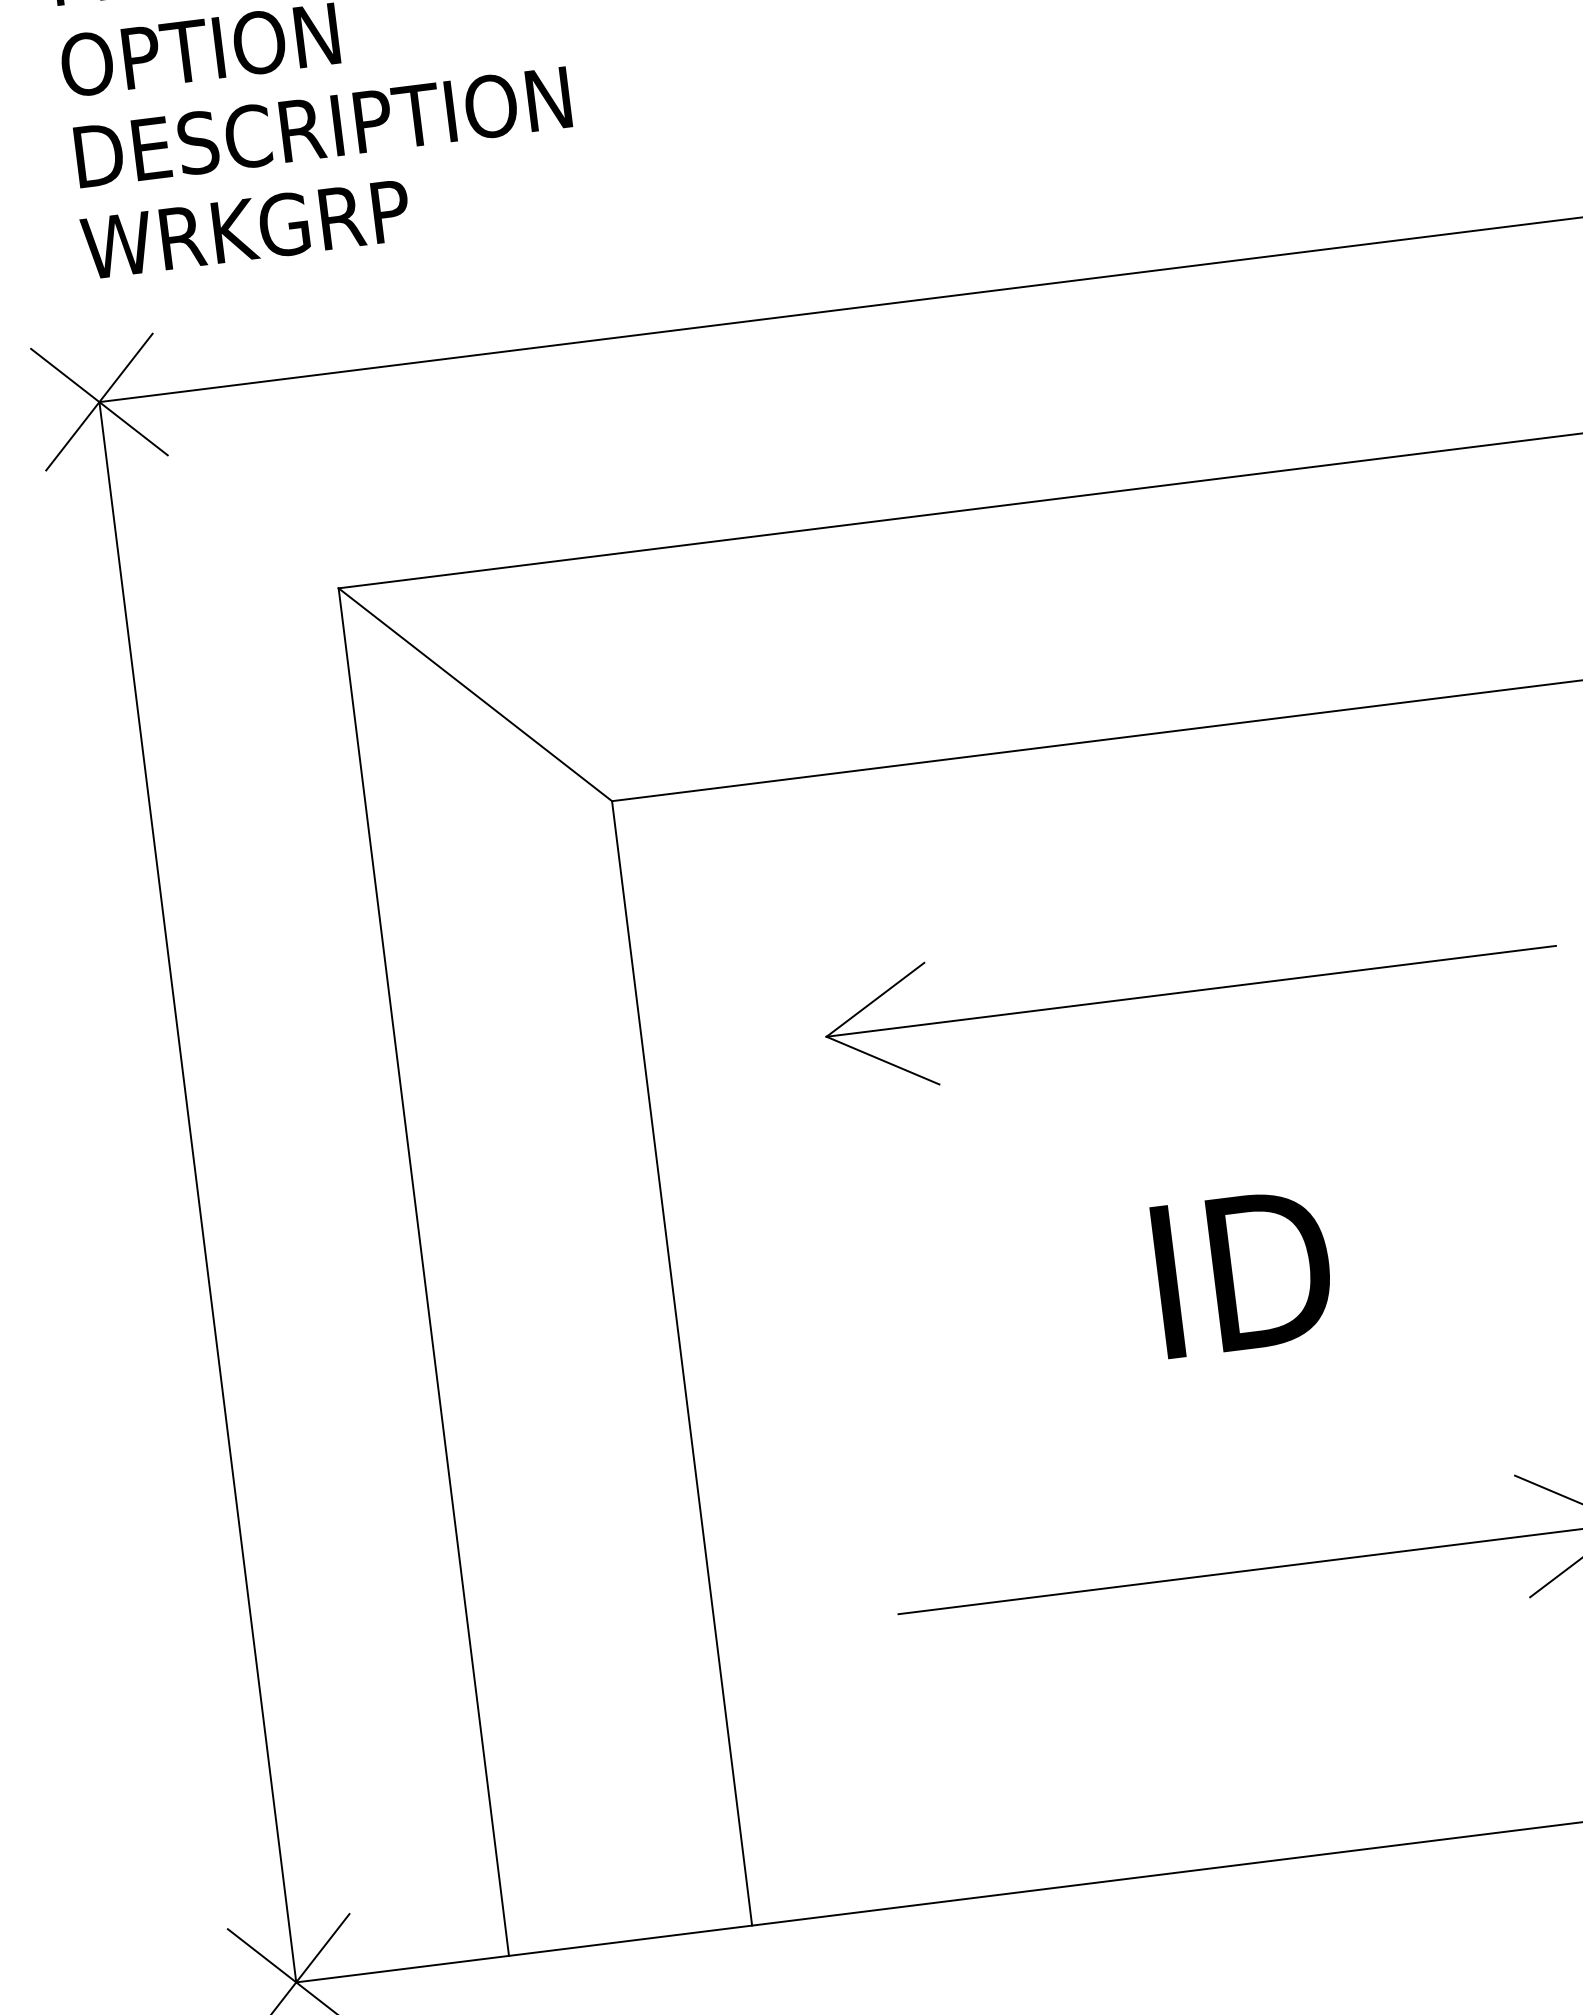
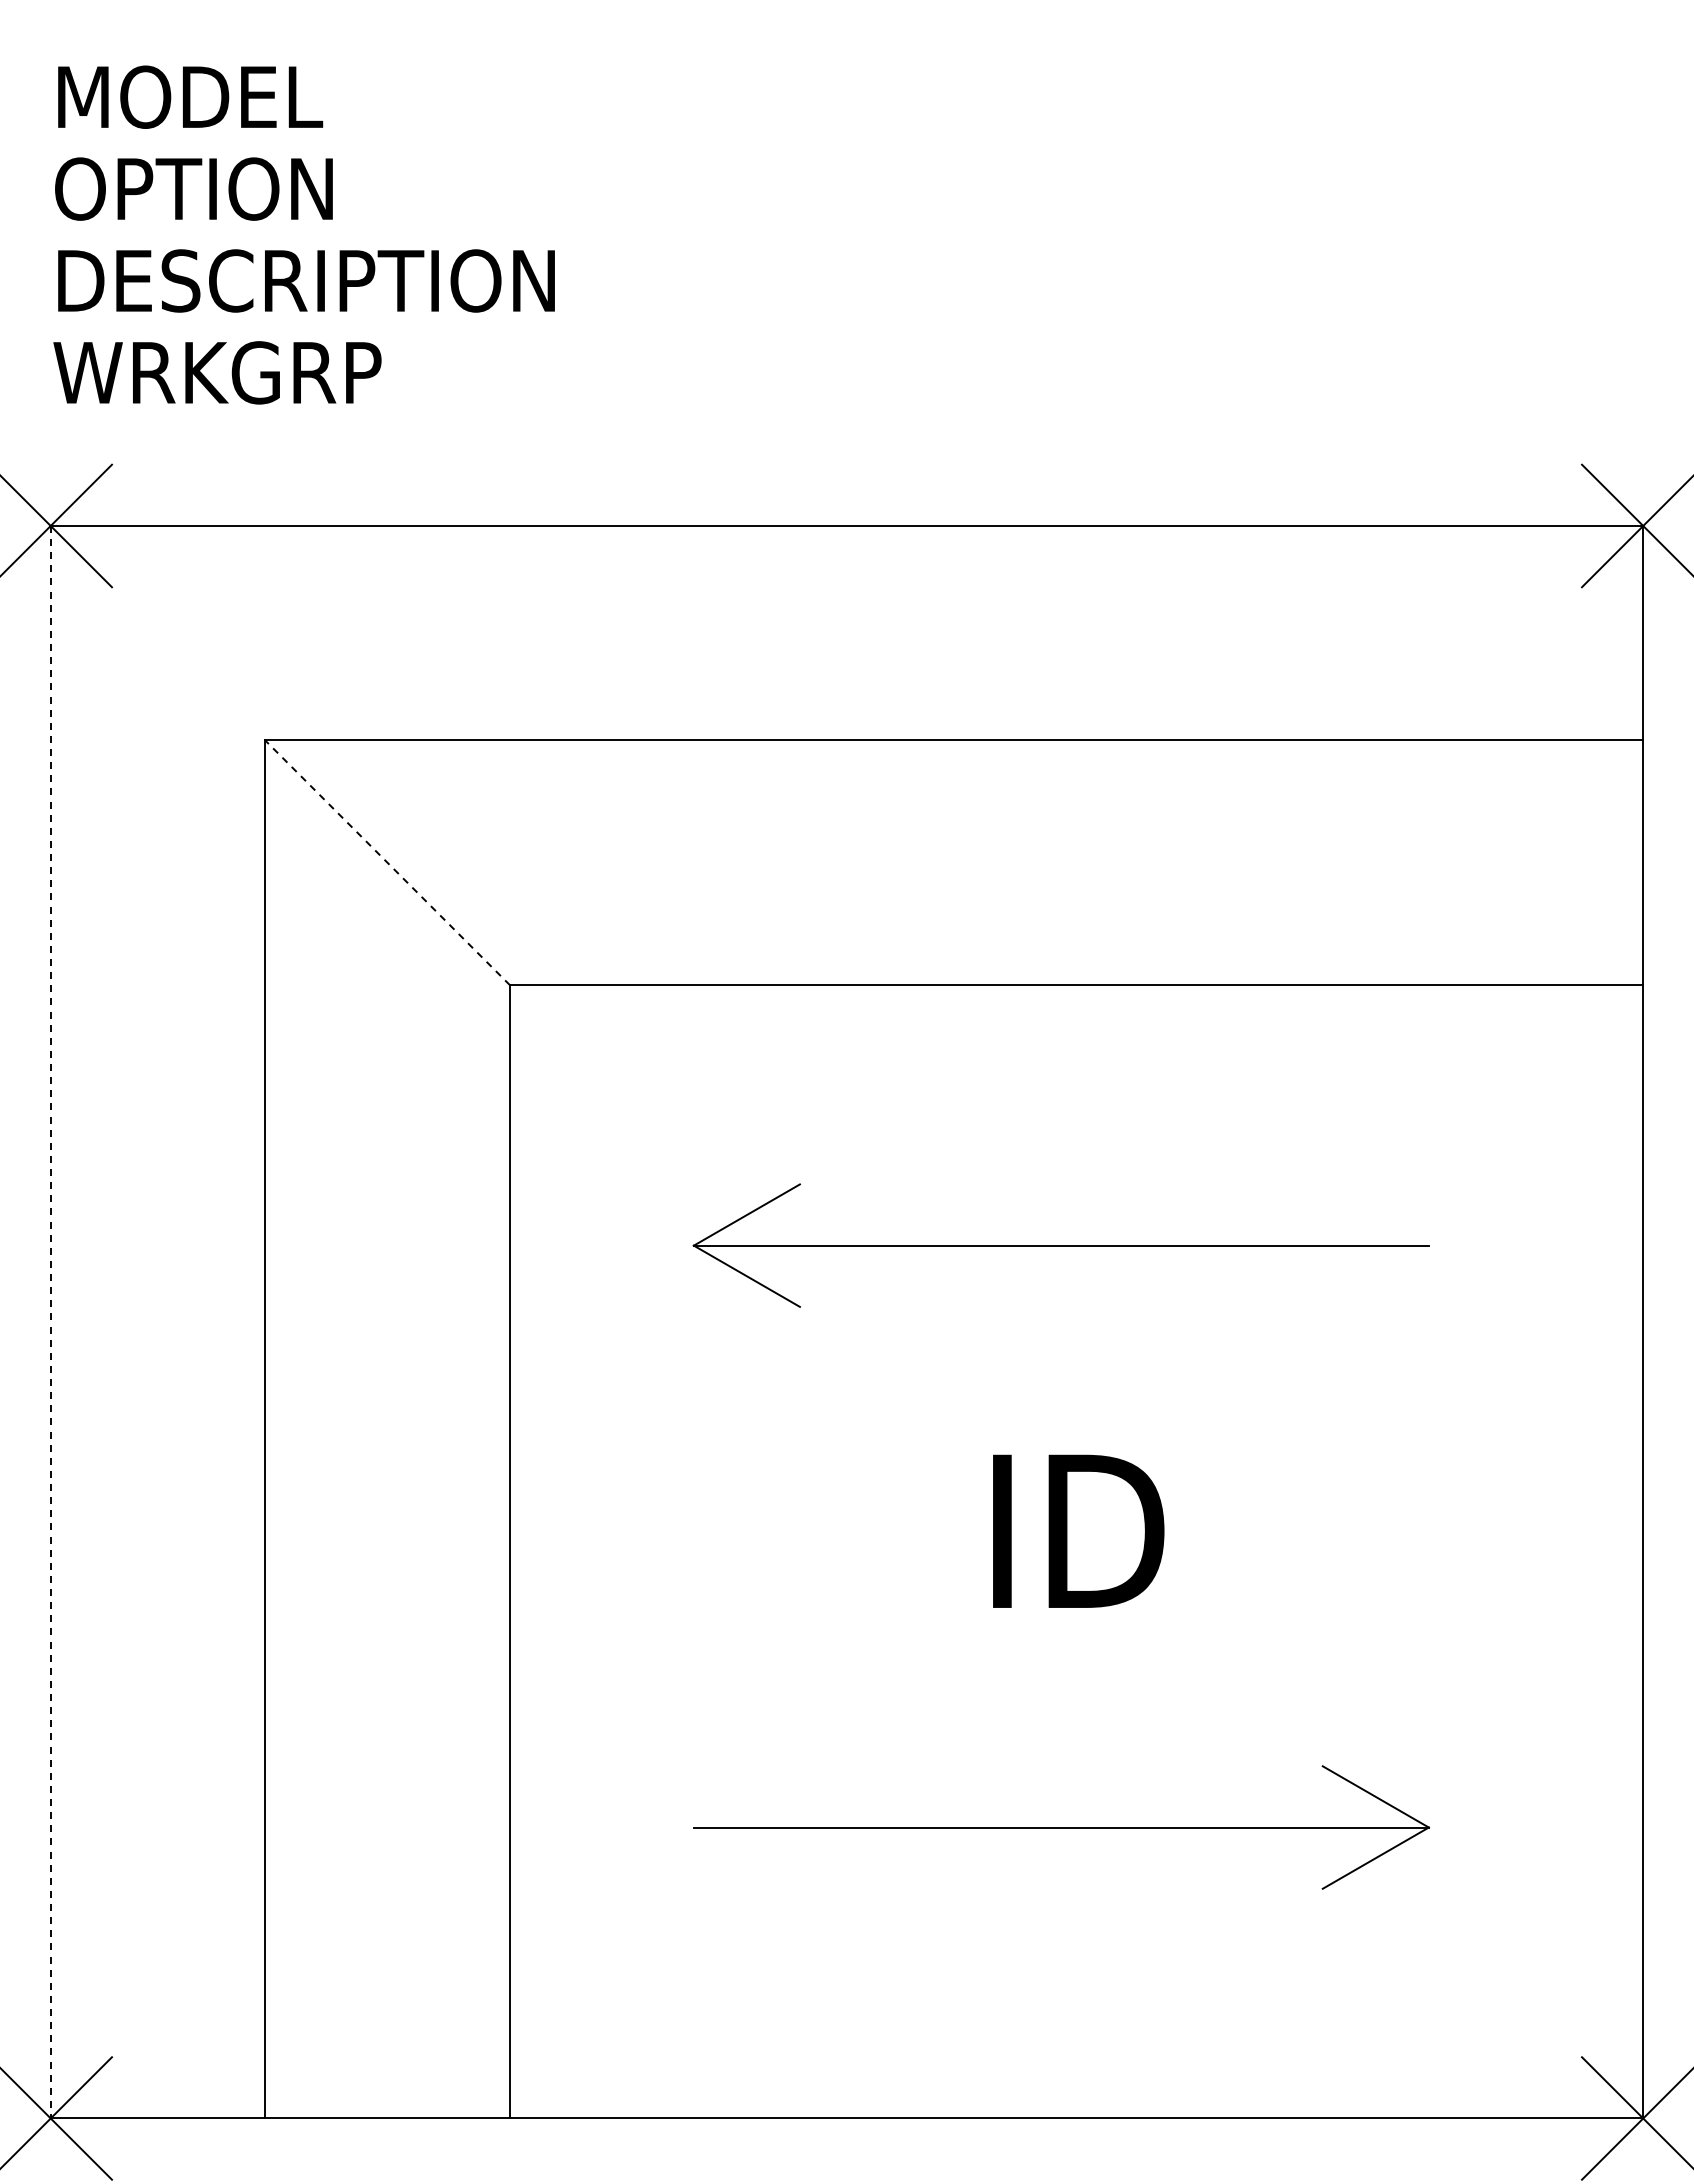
line: (475, 694) -> (387, 862), solid -> dashed
line: (197, 1192) -> (50, 1322), solid -> dashed

